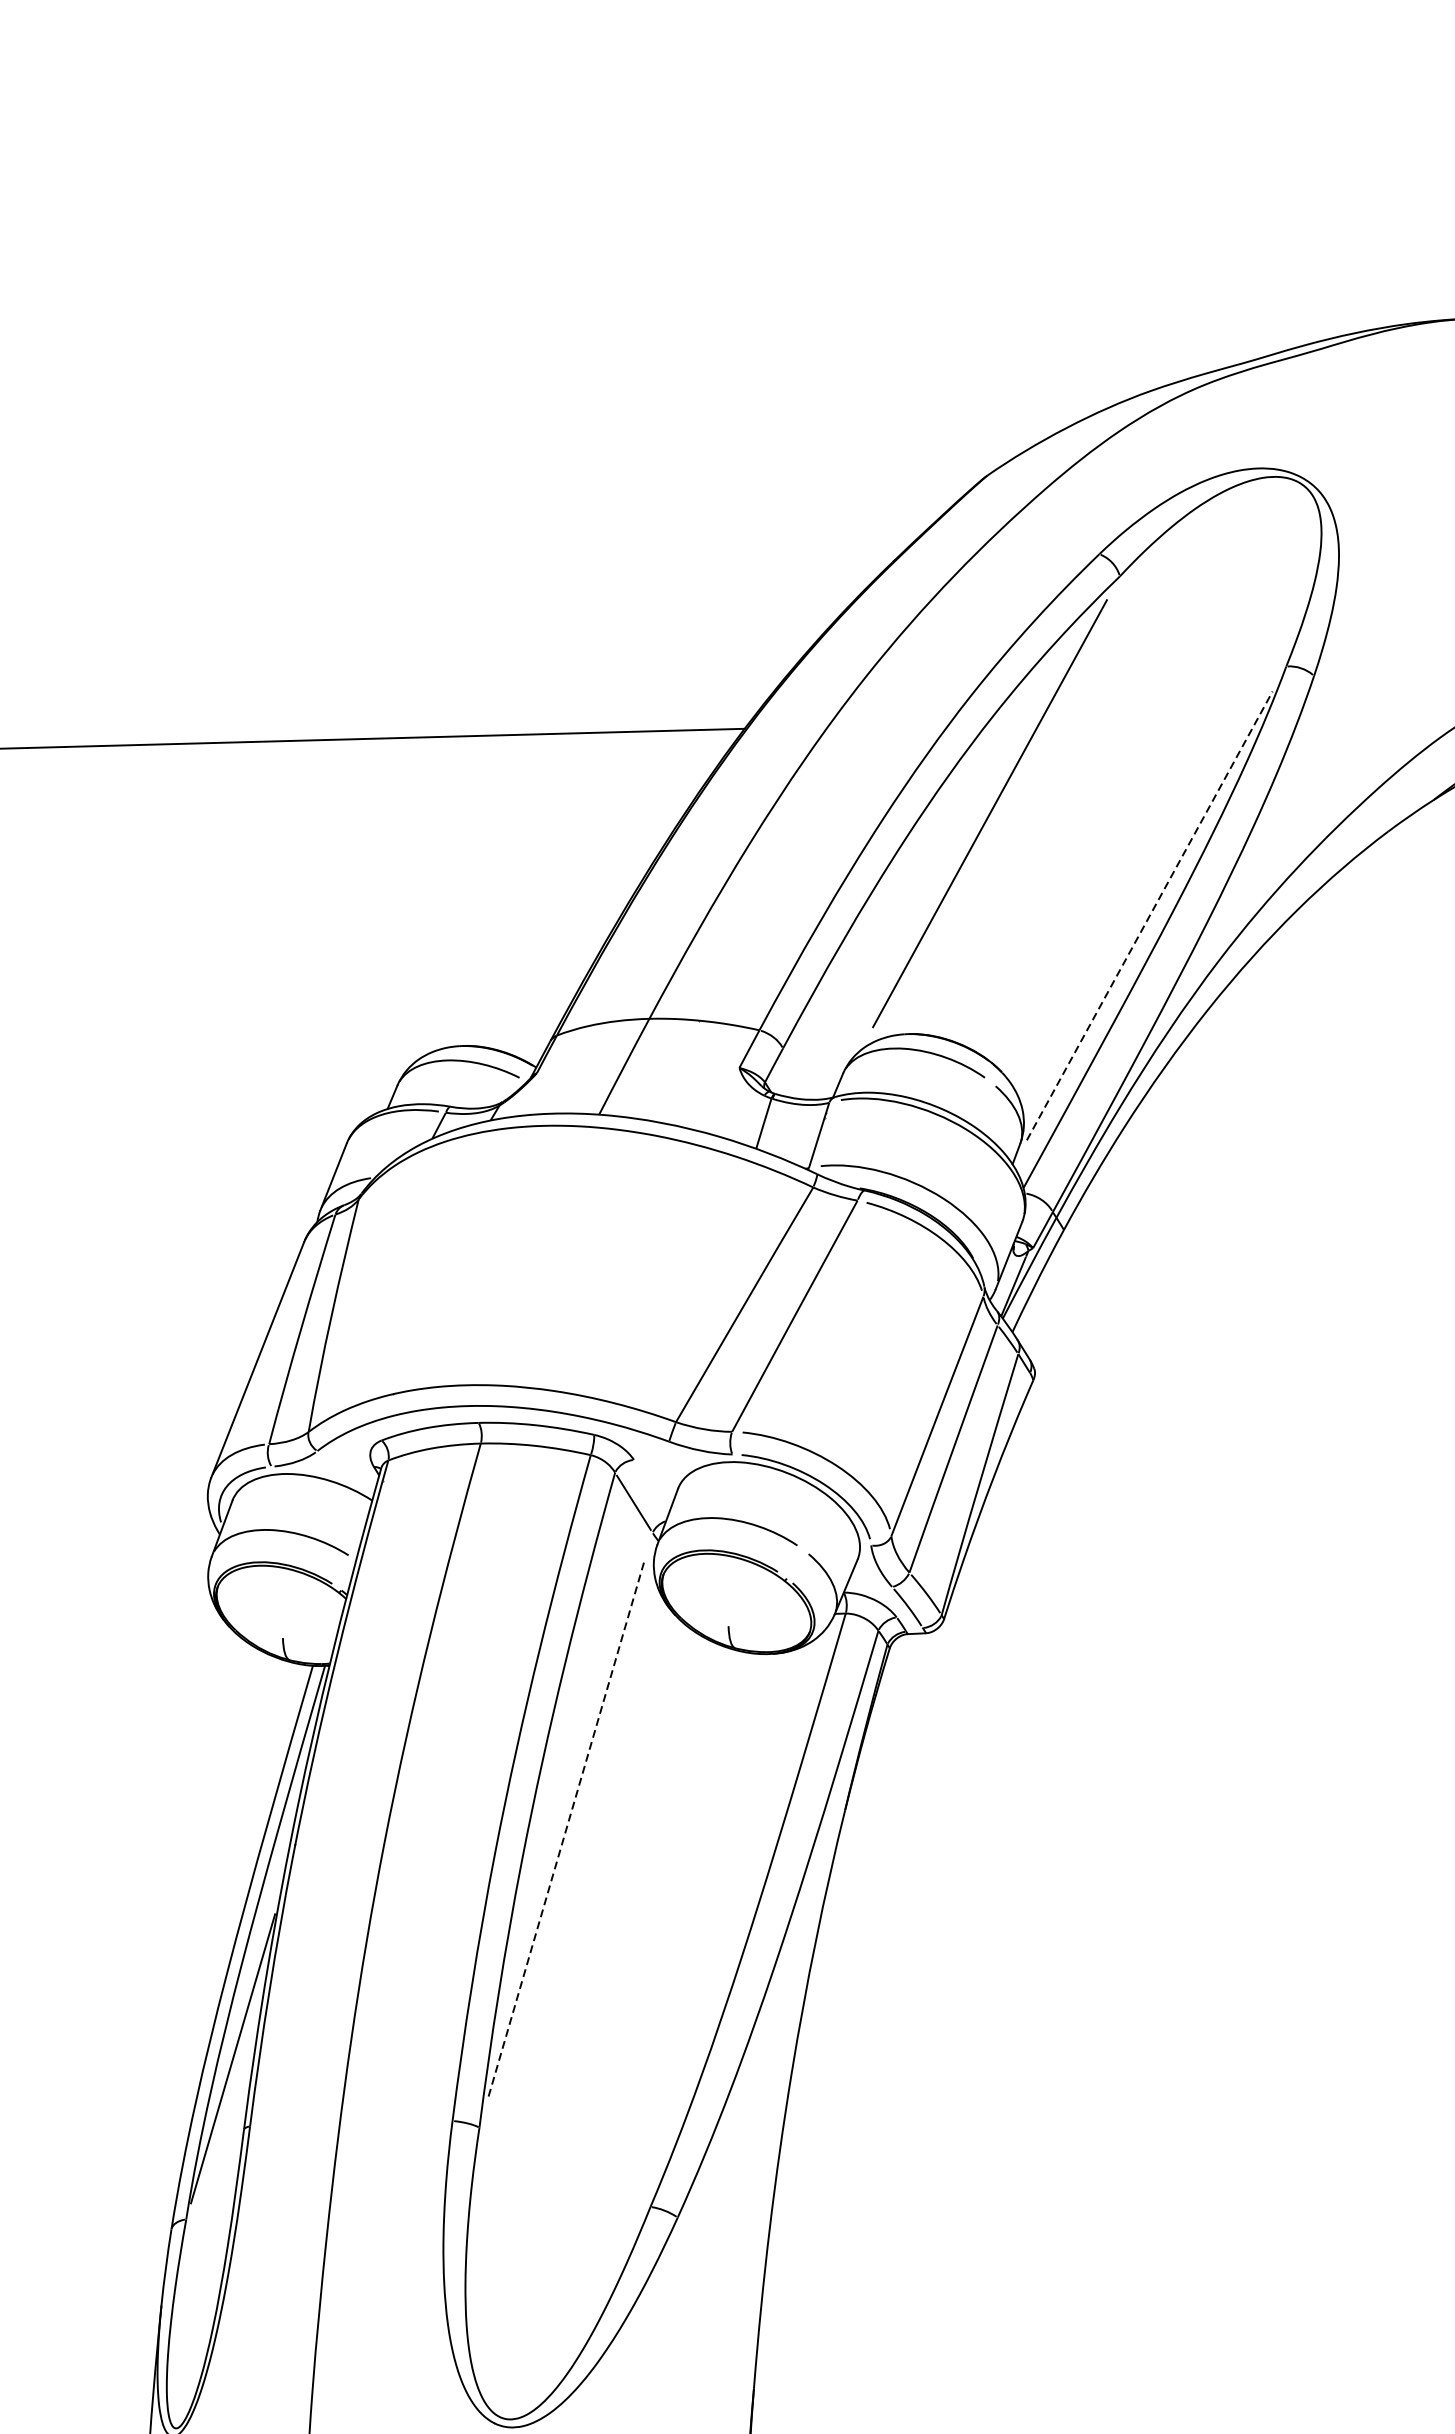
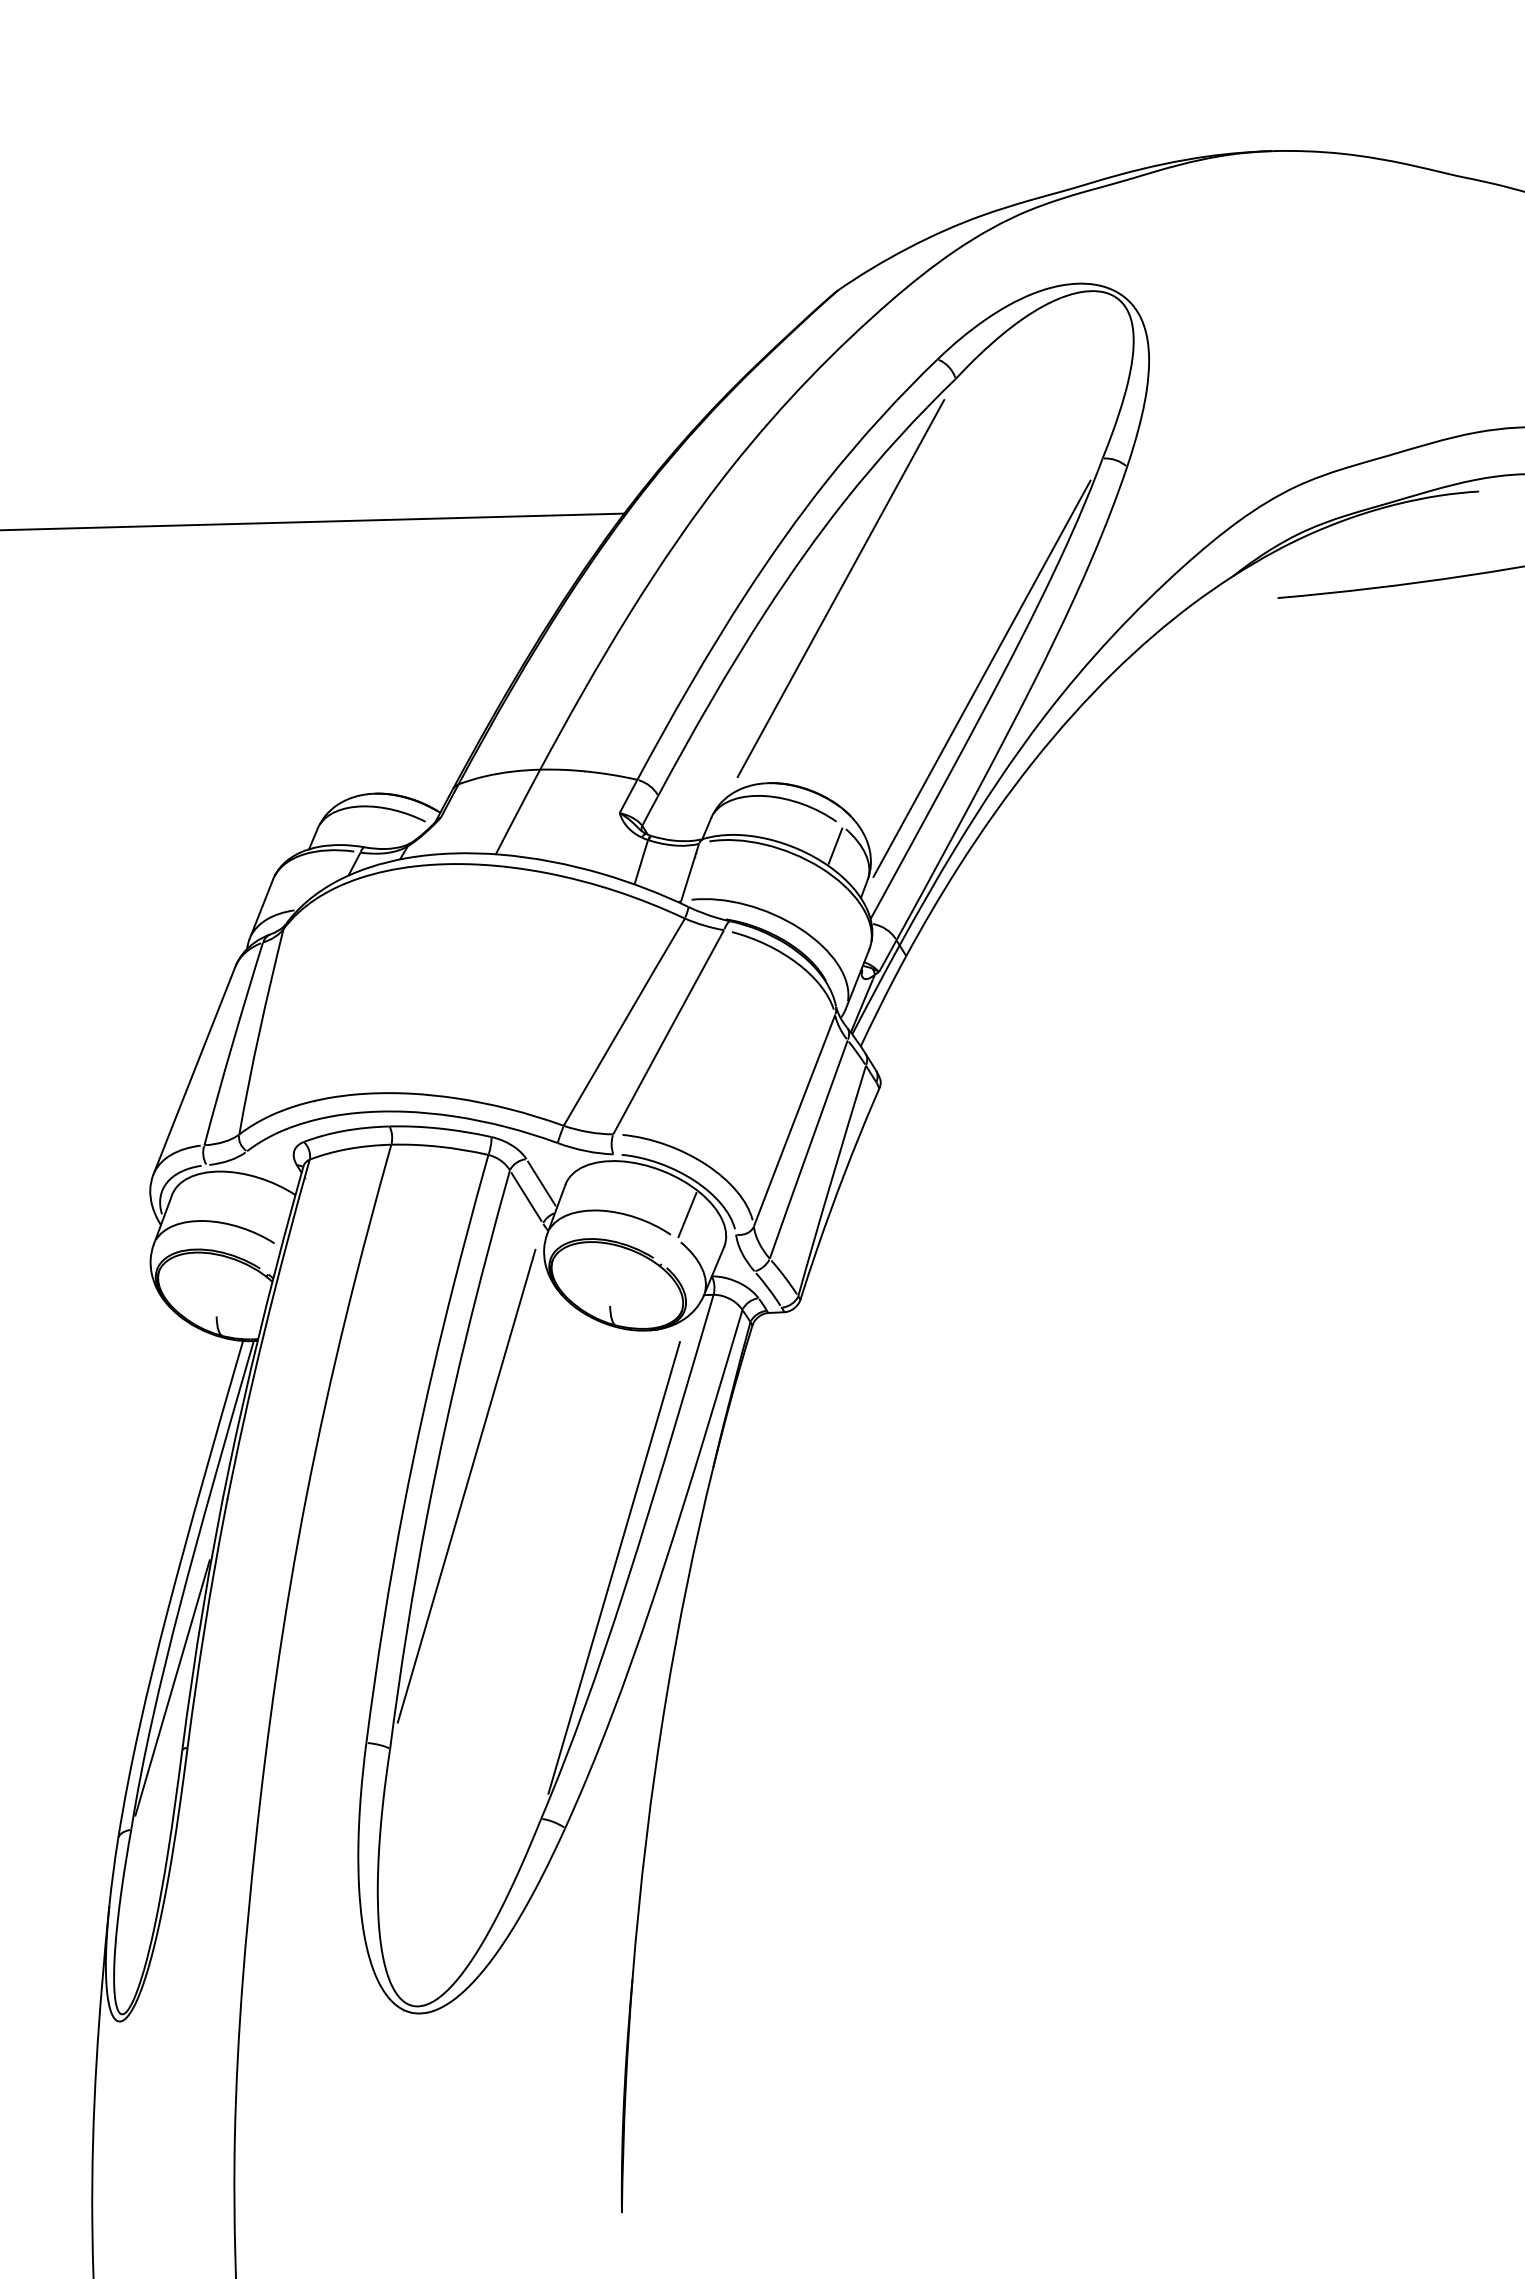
line: (1150, 915) -> (982, 678), dashed -> solid
line: (983, 1104) -> (835, 845), added
line: (650, 1487) -> (541, 1183), added
line: (816, 1523) -> (687, 1215), added
line: (565, 1830) -> (466, 1486), dashed -> solid
line: (732, 1922) -> (613, 1567), added

